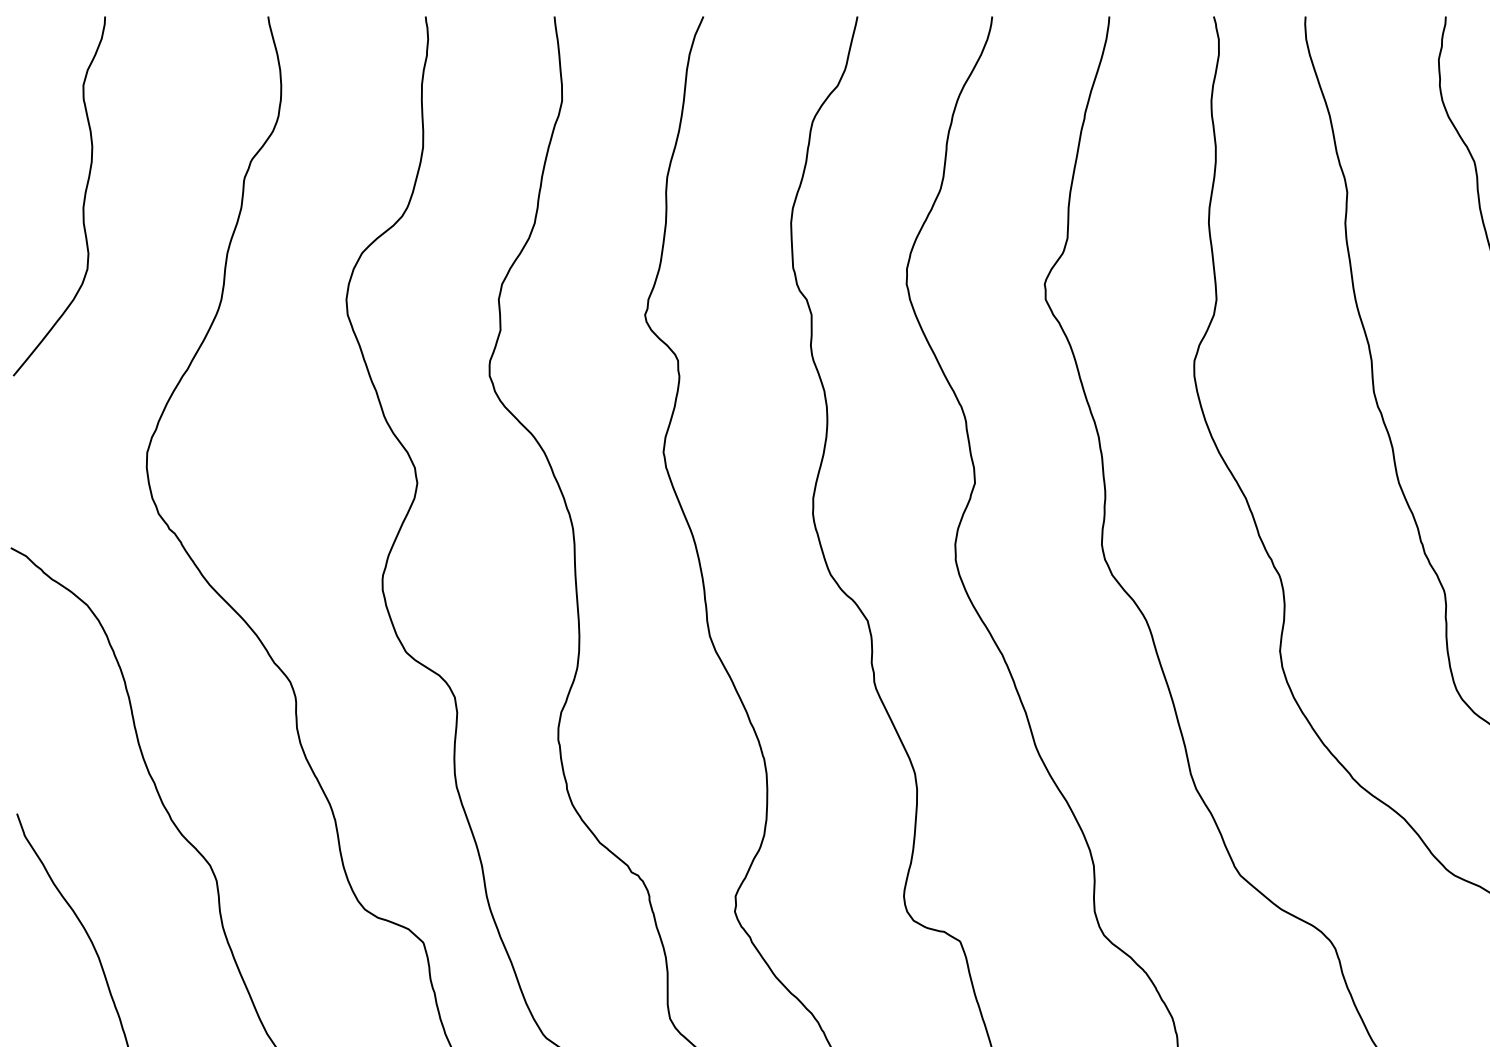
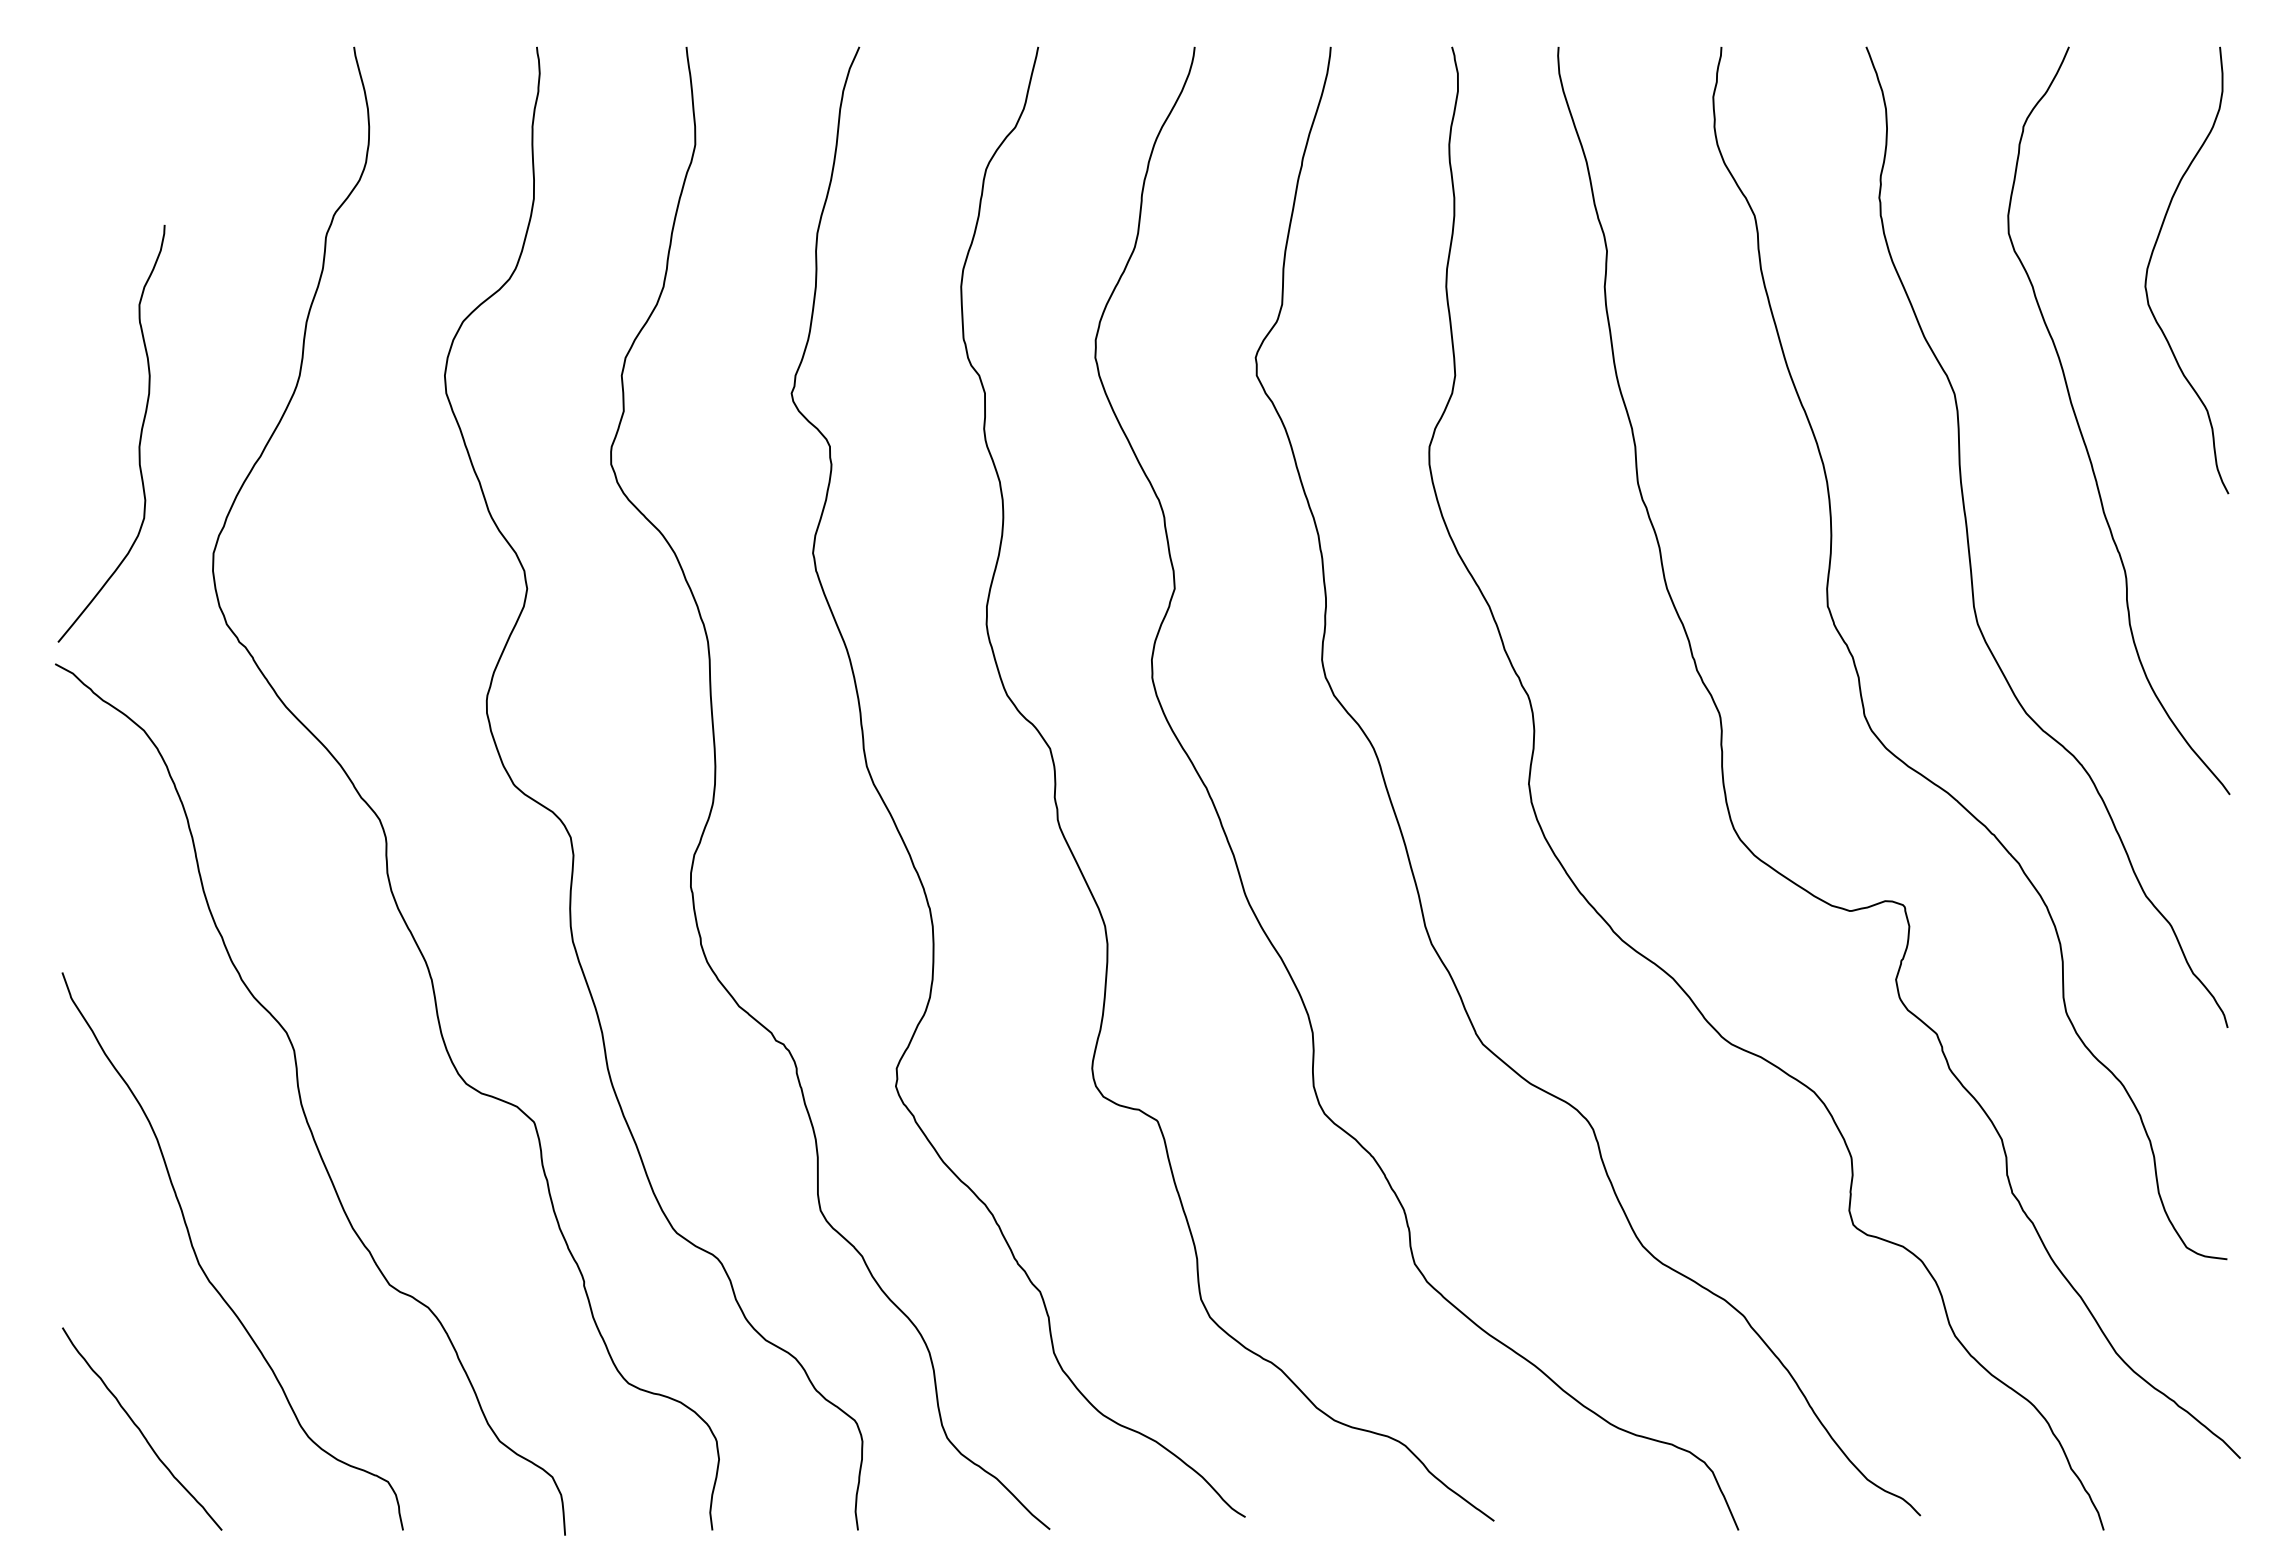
curve: (83, 199) -> (139, 437), moved

